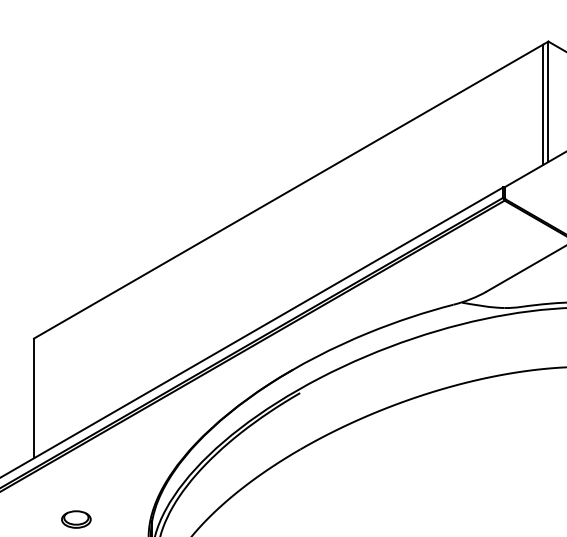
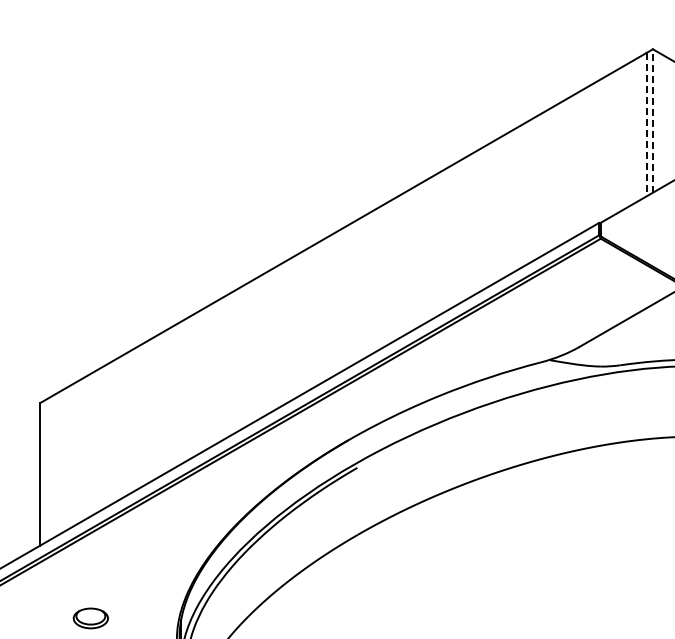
line: (548, 102) -> (652, 121), solid -> dashed
line: (542, 104) -> (646, 124), solid -> dashed

